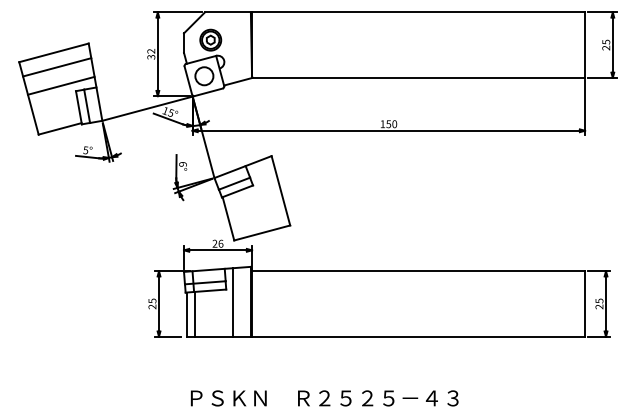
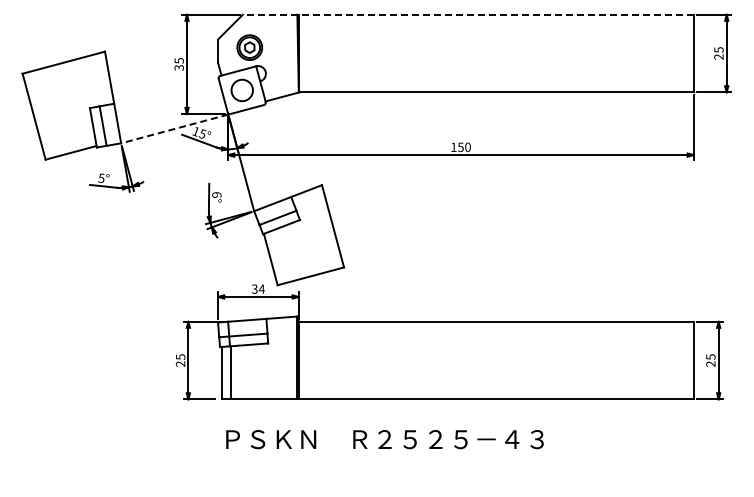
line: (394, 12) -> (467, 14), solid -> dashed
text: (150, 51) -> (178, 60), 32 -> 35
line: (57, 67) -> (67, 79), removed
line: (60, 85) -> (71, 101), removed
line: (147, 109) -> (174, 129), solid -> dashed
text: (218, 243) -> (258, 288), 26 -> 34
line: (233, 302) -> (276, 358), removed
text: (324, 398) -> (384, 439), moved

